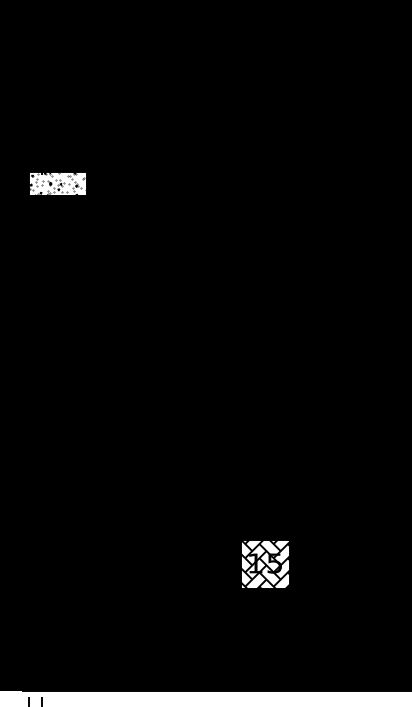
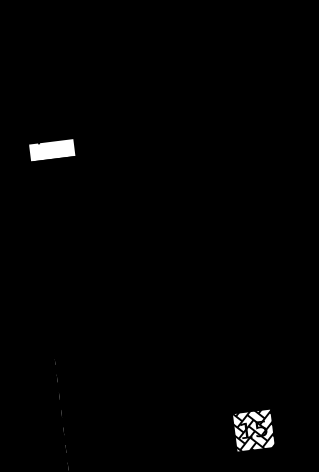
hatch: (57, 184) -> (52, 150), removed

